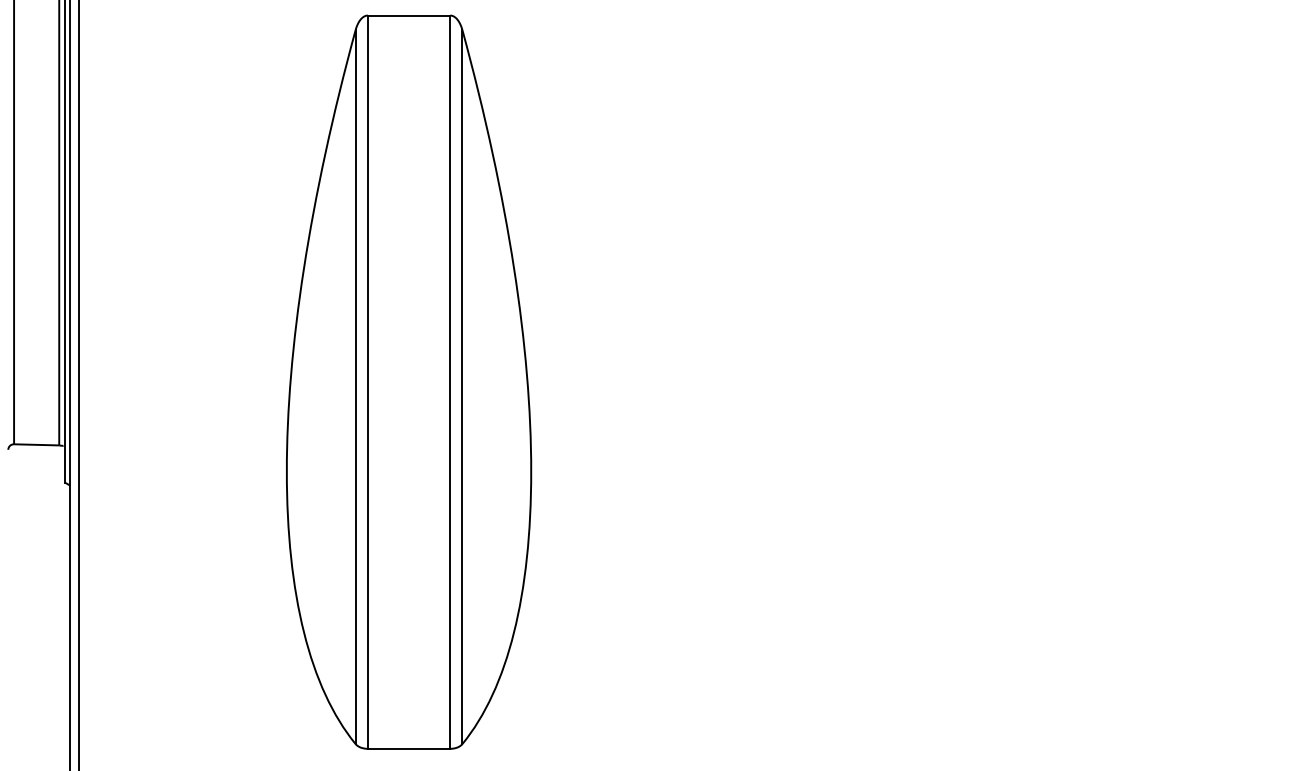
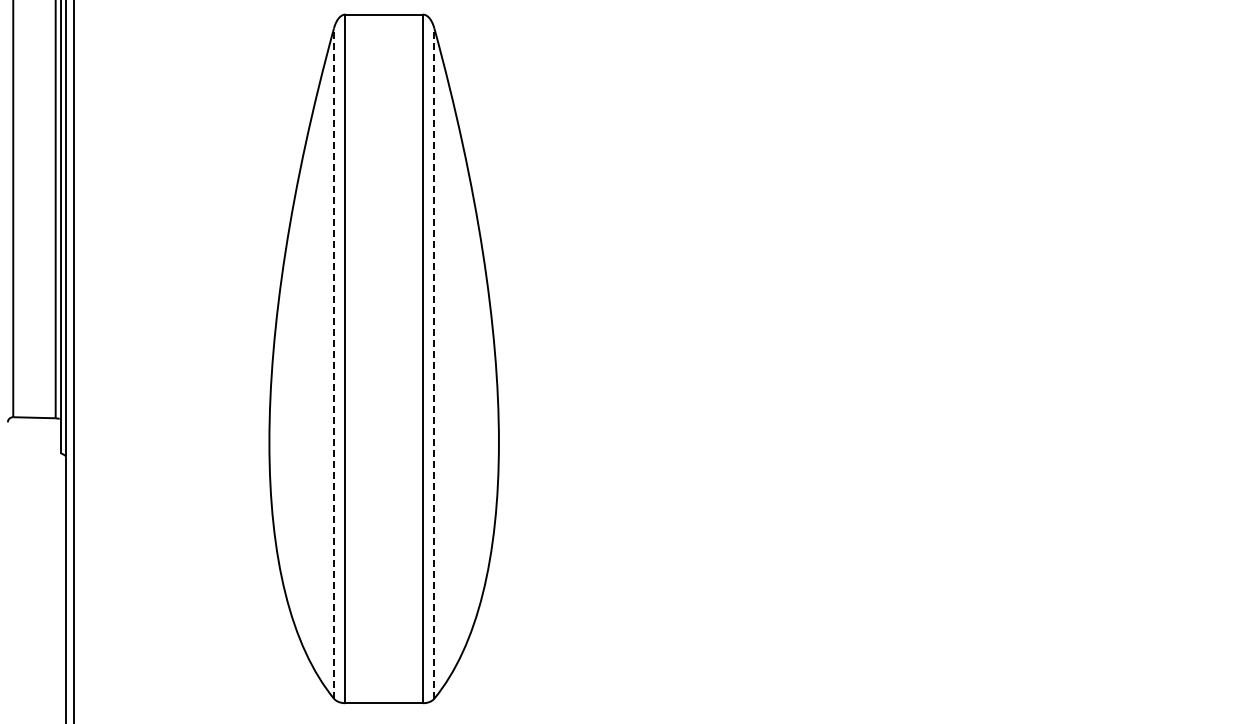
line: (355, 387) -> (333, 363), solid -> dashed
line: (462, 387) -> (434, 363), solid -> dashed

